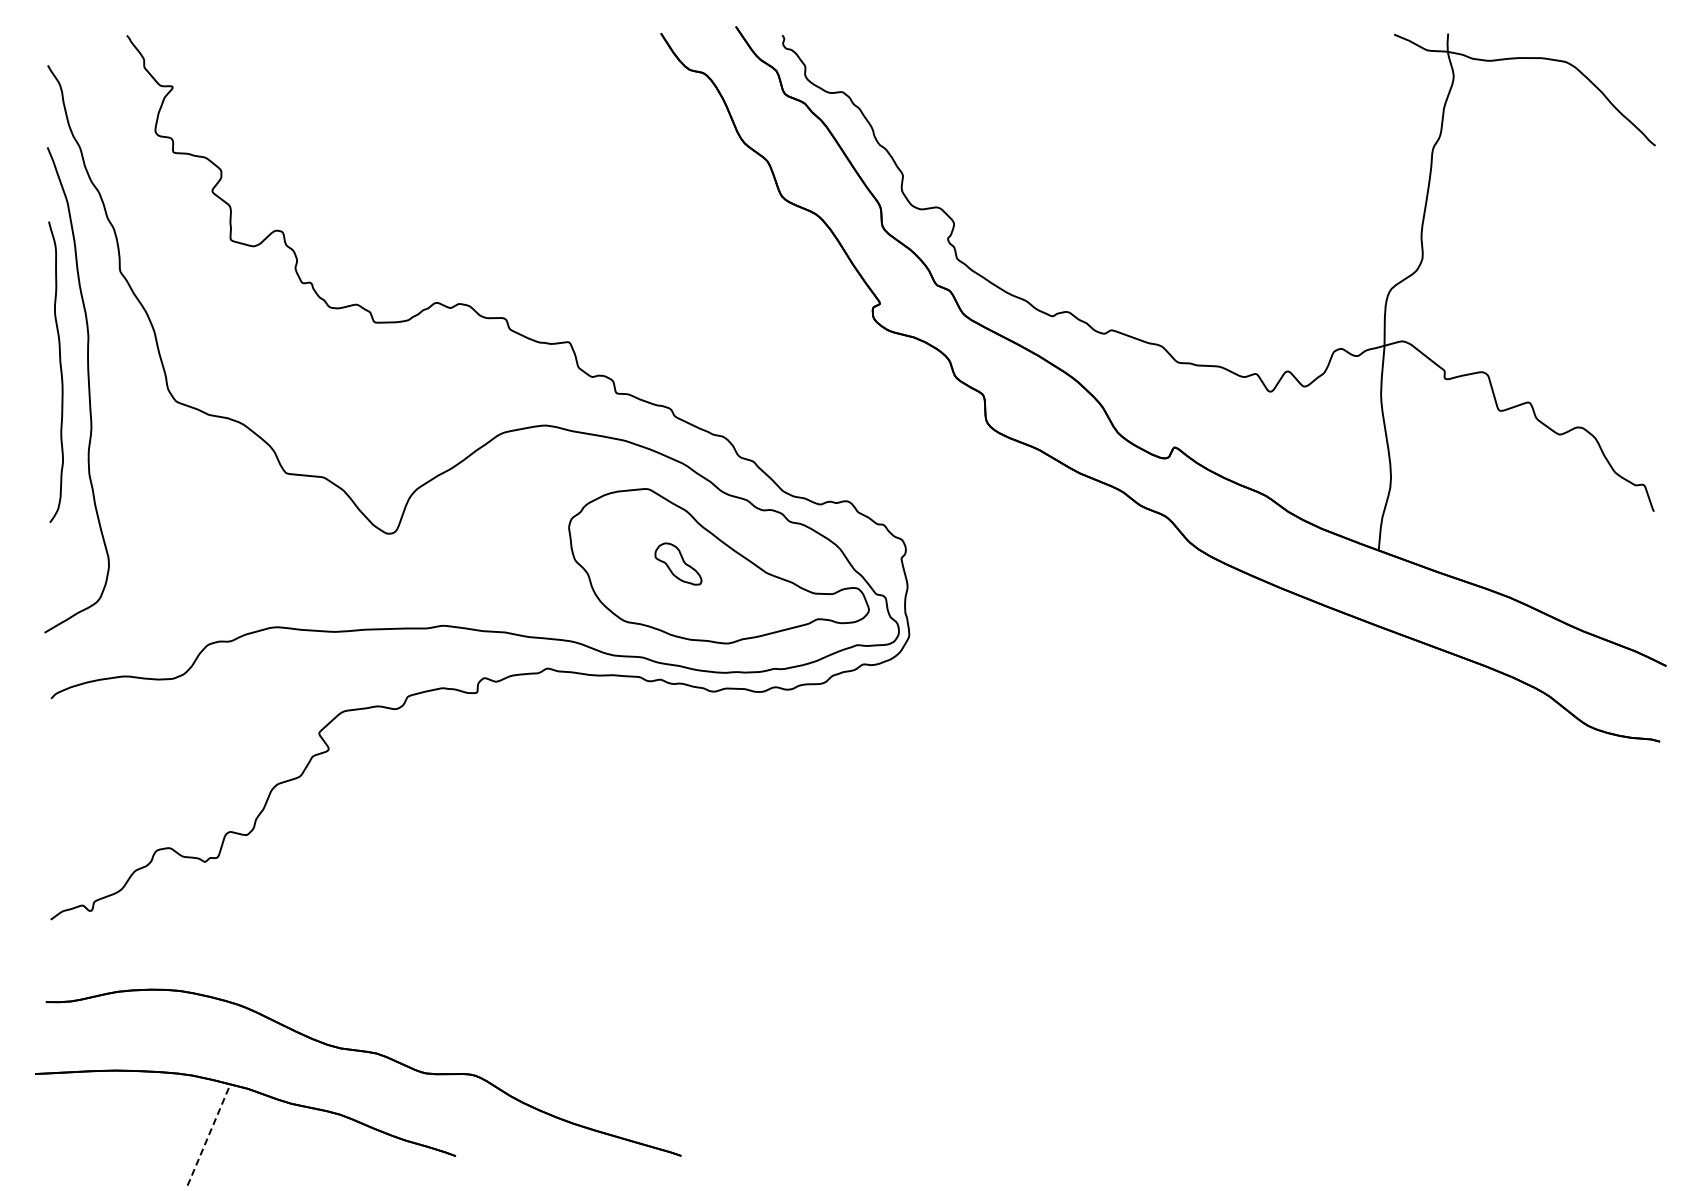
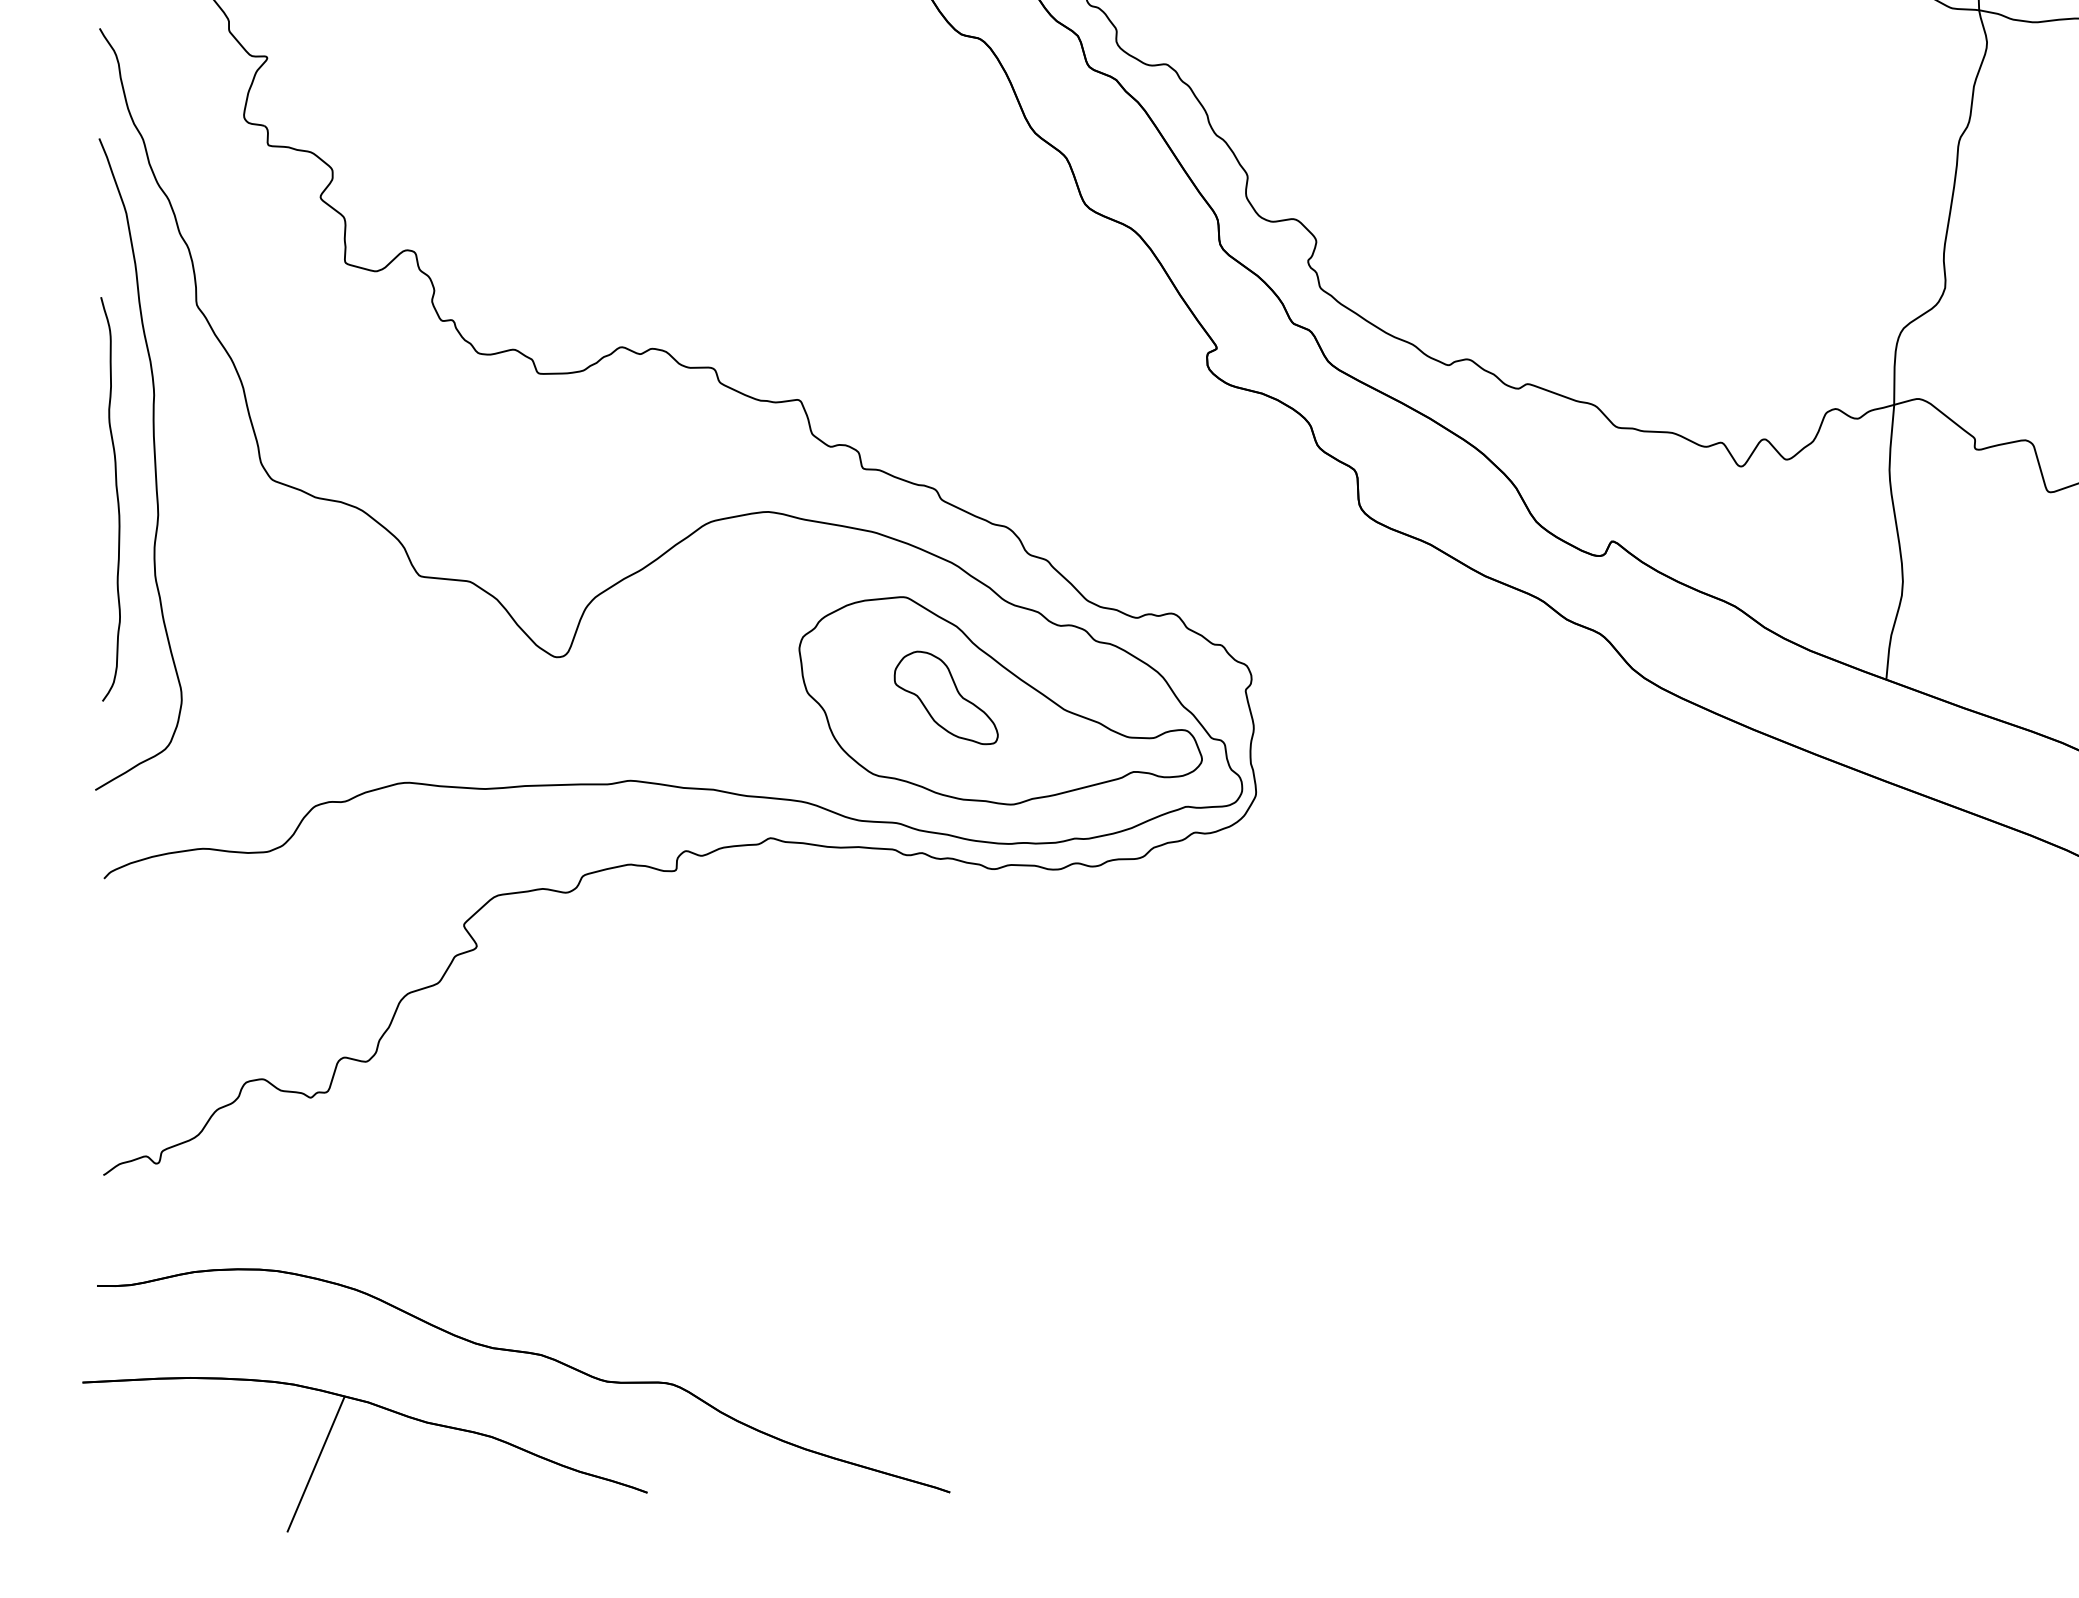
curve: (60, 371) -> (116, 498), moved
part: (678, 563) -> (946, 697), size x1.67
line: (209, 1135) -> (316, 1465), dashed -> solid

